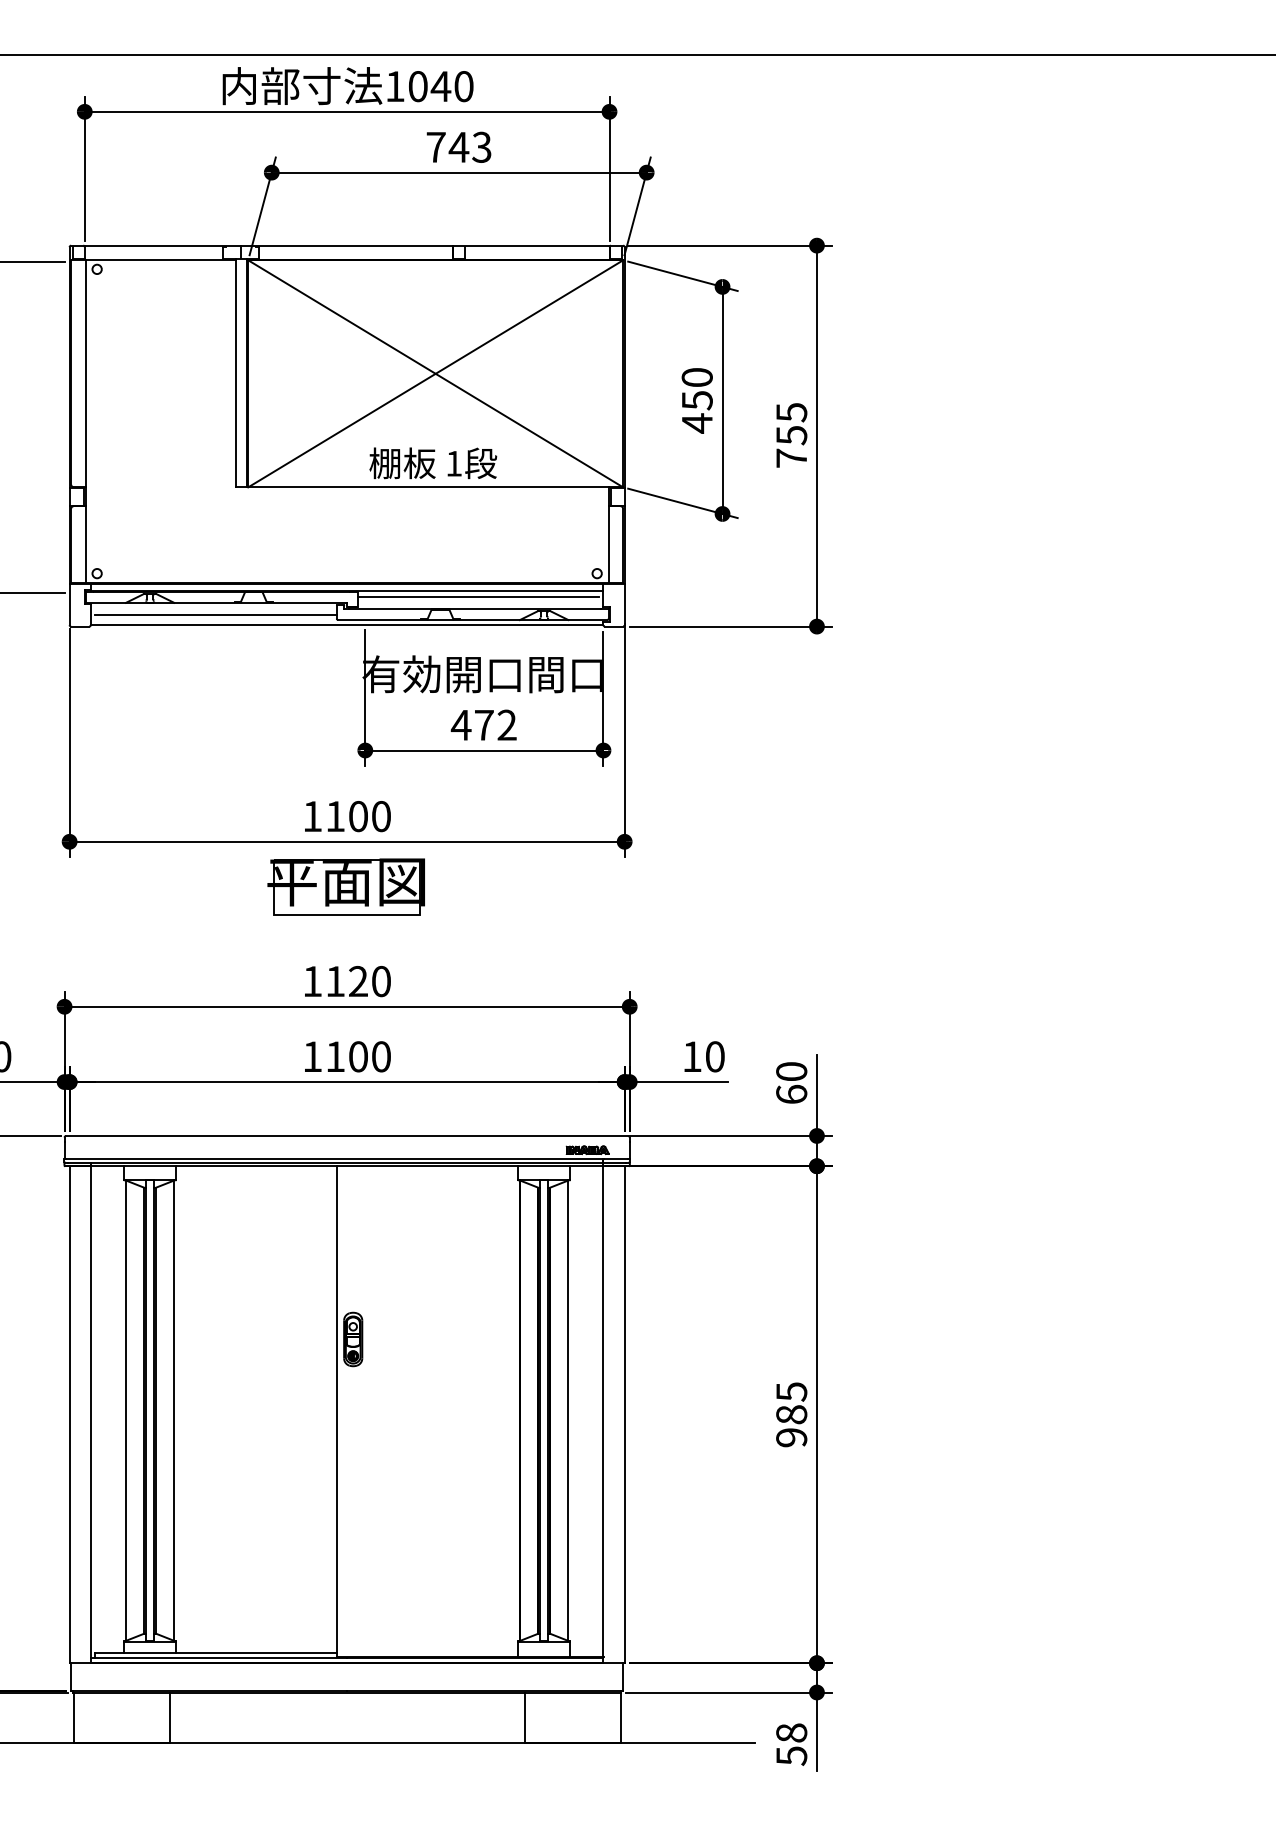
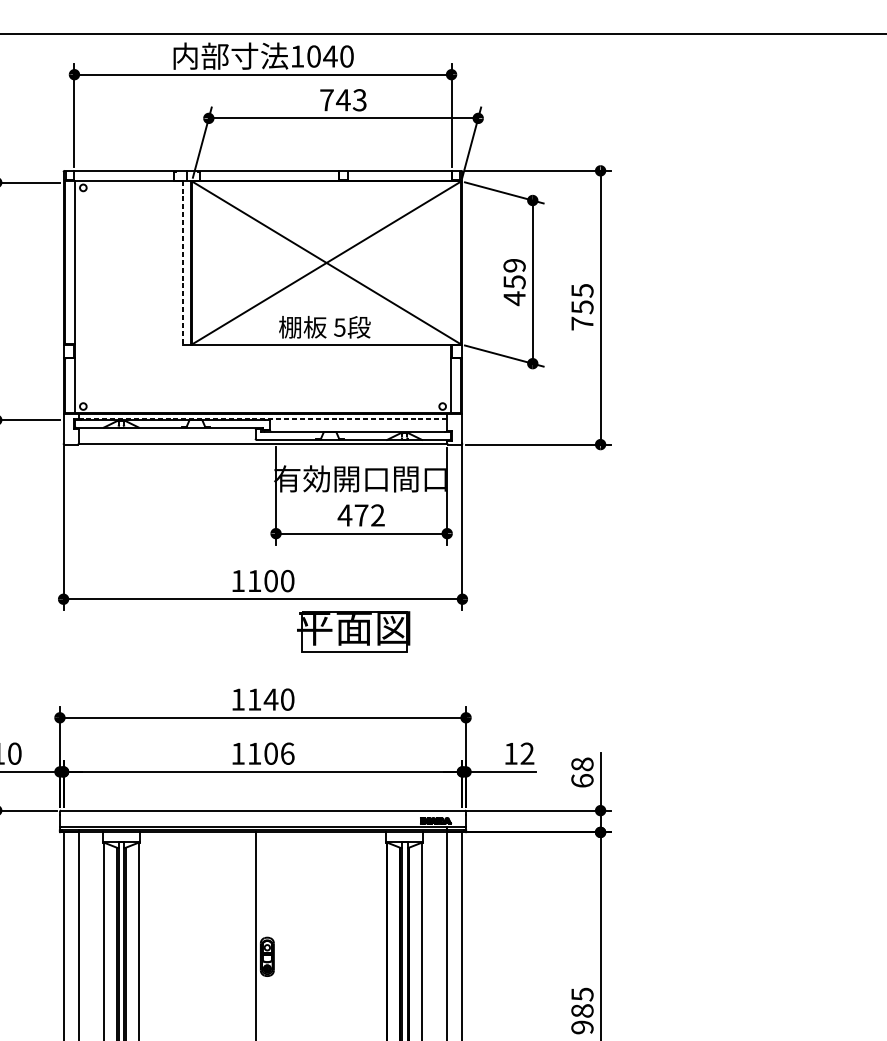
line: (235, 373) -> (182, 262), solid -> dashed
text: (696, 377) -> (514, 265), 450 -> 459
text: (453, 463) -> (339, 327), 1 -> 5
line: (346, 590) -> (262, 418), solid -> dashed
line: (478, 597) -> (357, 423), removed
line: (215, 614) -> (168, 435), removed
part: (345, 886) -> (353, 631), moved
text: (358, 980) -> (271, 698), 1120 -> 1140
text: (381, 1056) -> (287, 753), 1100 -> 1106
text: (714, 1056) -> (526, 753), 10 -> 12
text: (791, 1071) -> (582, 764), 60 -> 68

